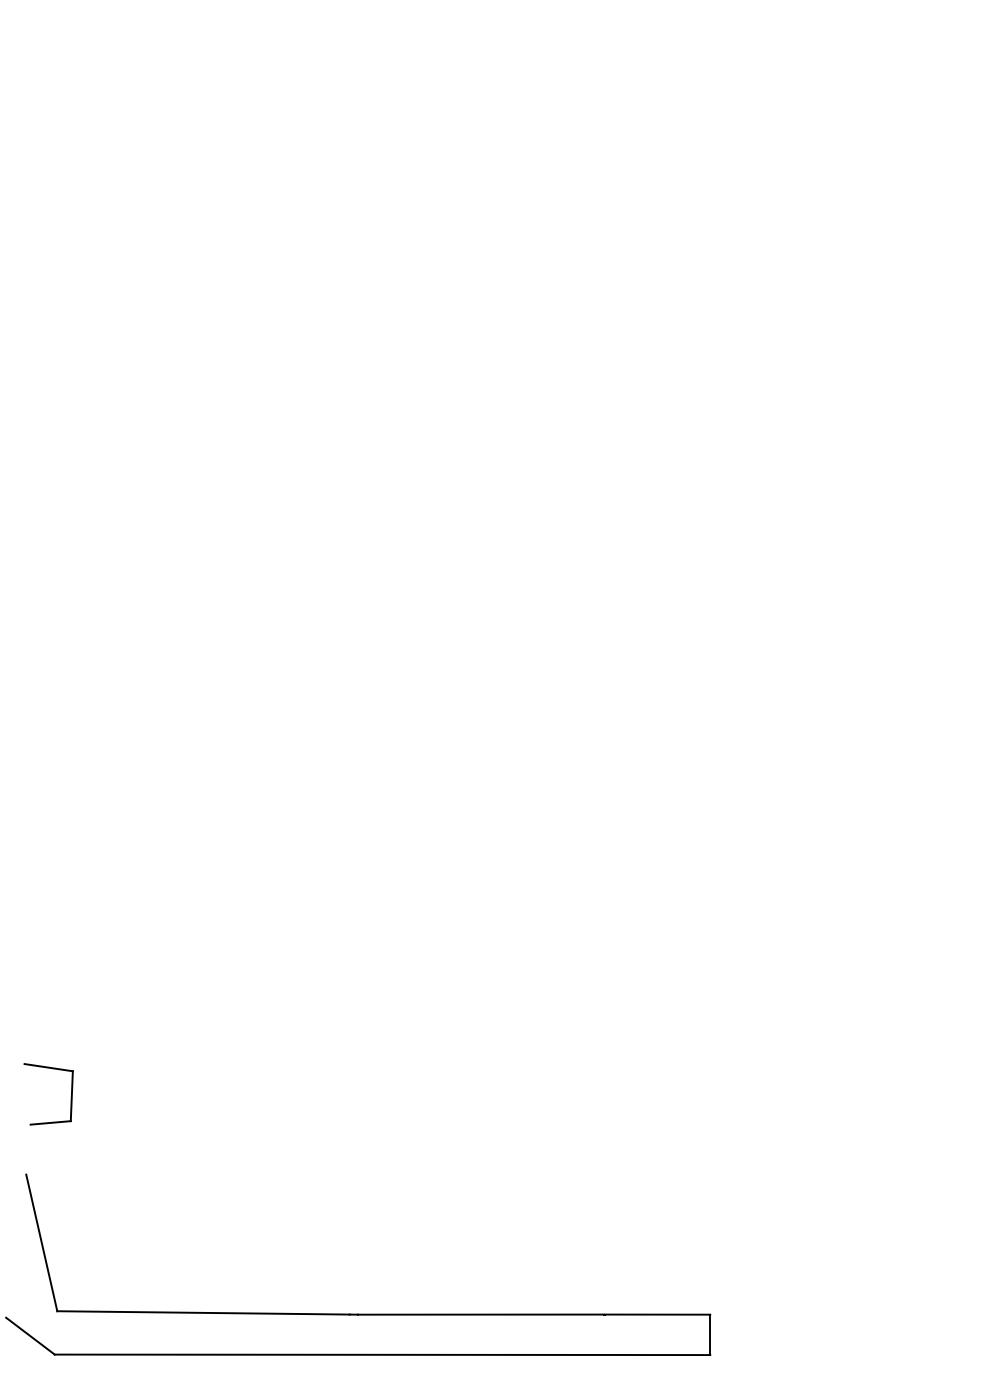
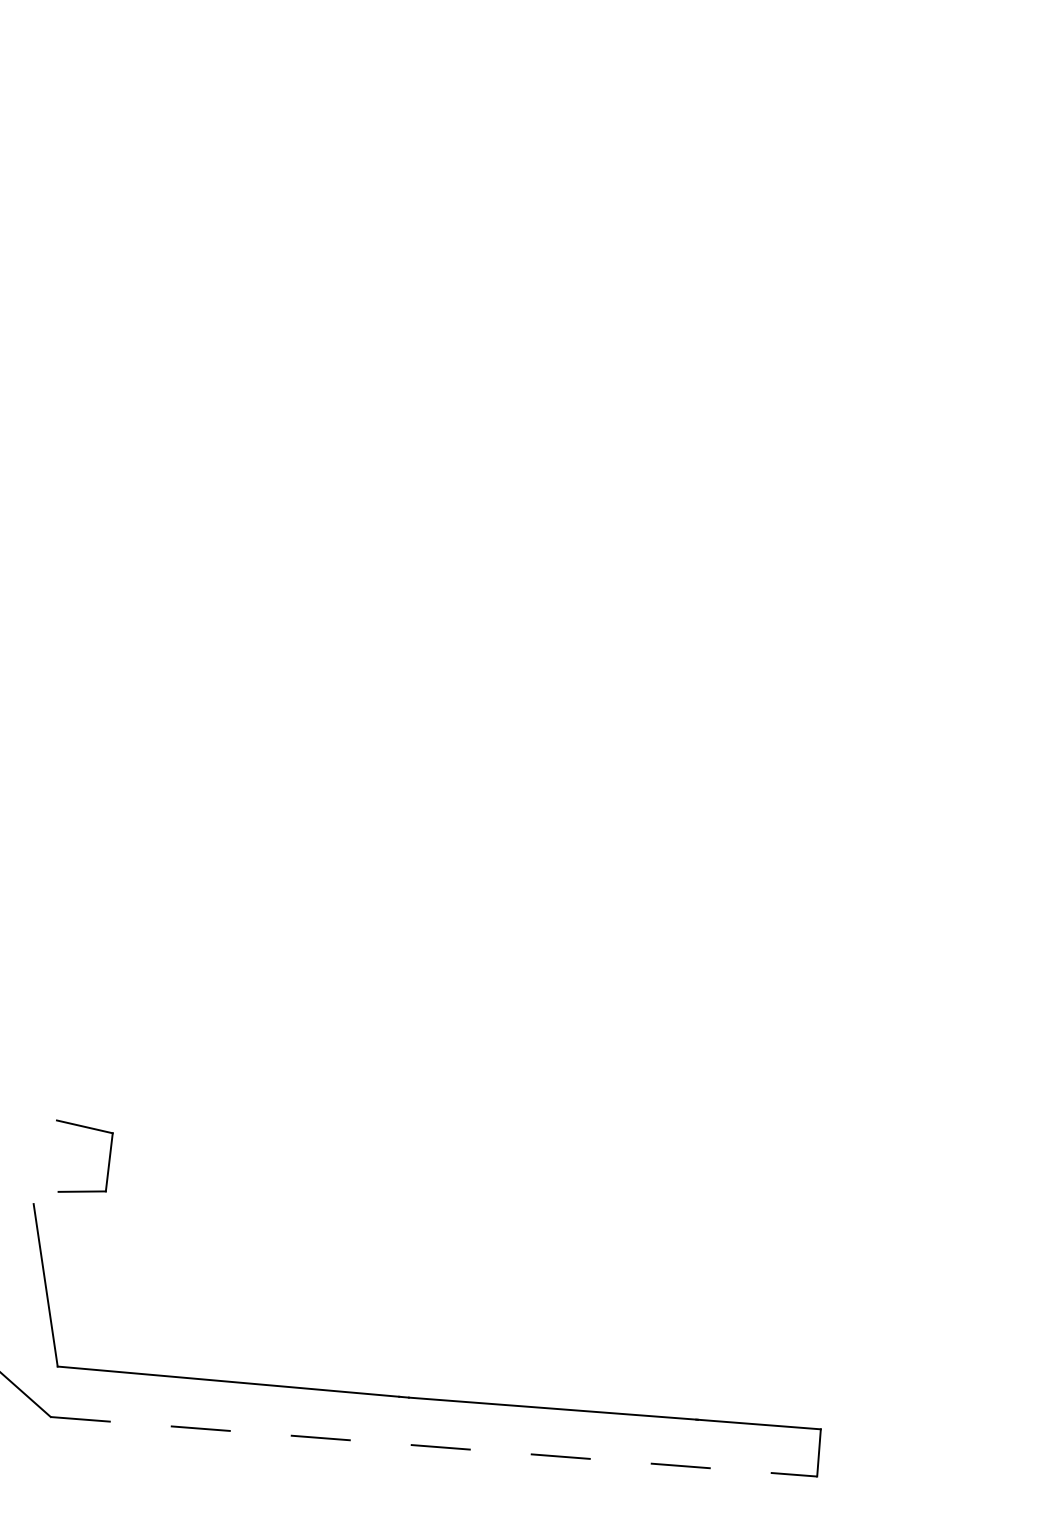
part: (70, 1096) -> (107, 1162), moved
line: (382, 1354) -> (434, 1446), solid -> dashed

